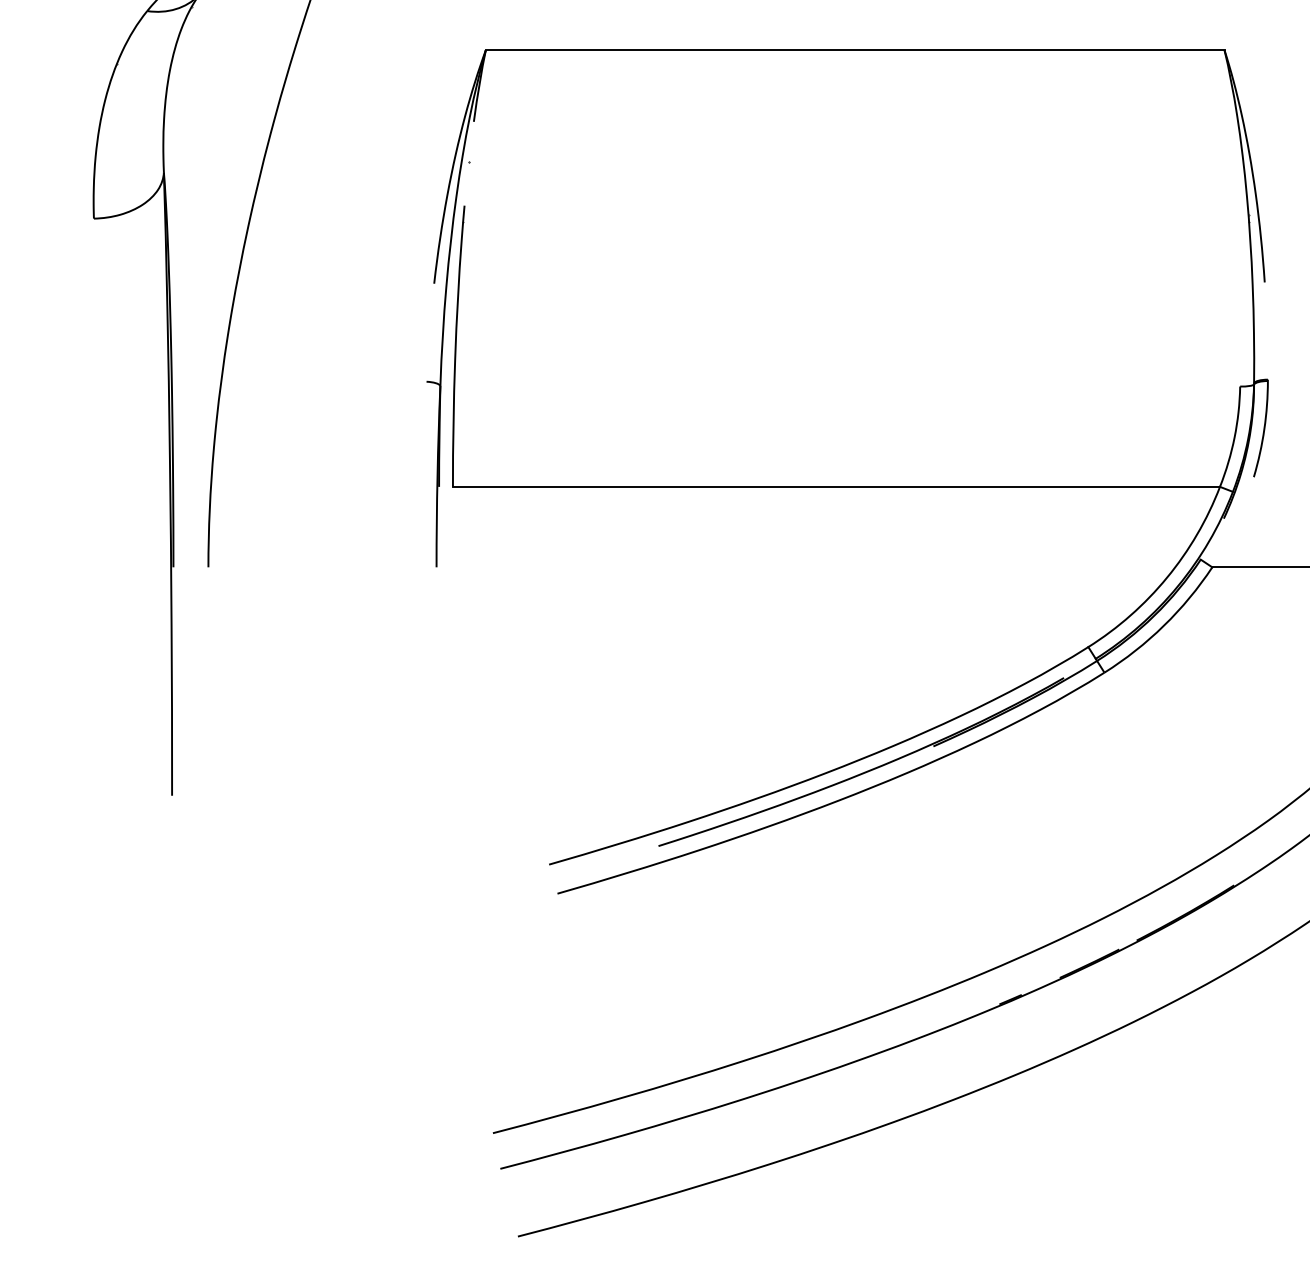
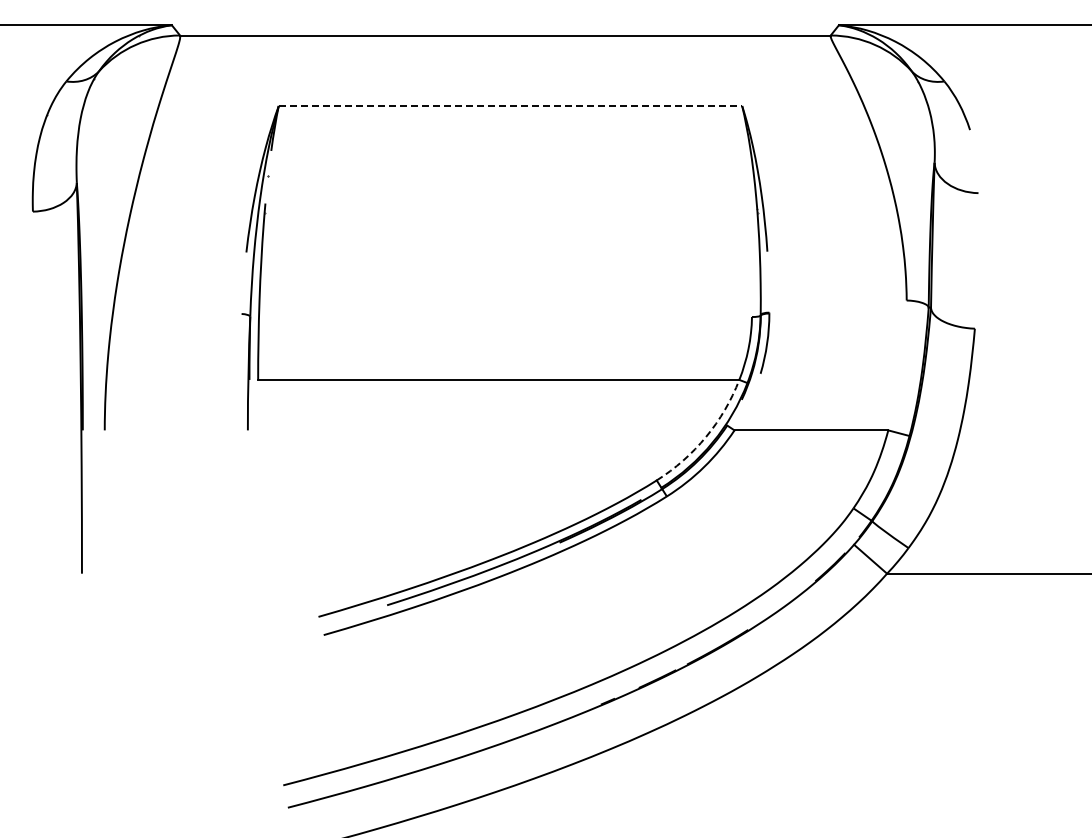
line: (855, 51) -> (510, 106), solid -> dashed
arc: (1167, 577) -> (706, 436), solid -> dashed

